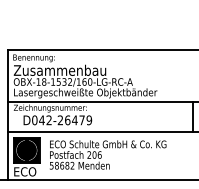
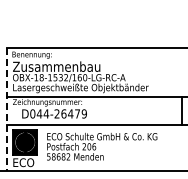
line: (8, 115) -> (7, 109), solid -> dashed
text: (49, 119) -> (46, 113), D042-26479 -> D044-26479

